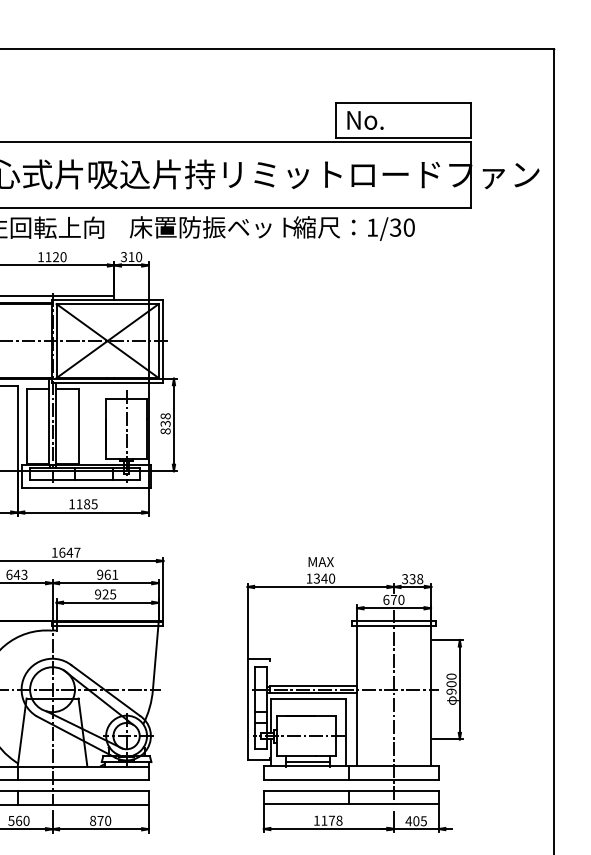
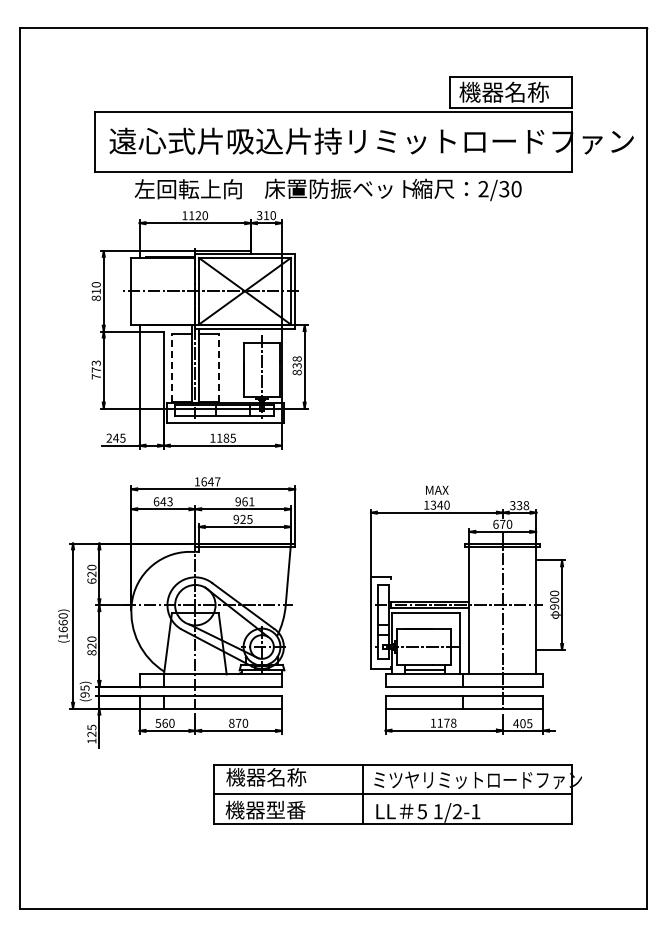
text: (394, 119) -> (503, 91), No. -> 機器名称
text: (372, 226) -> (483, 188), 1/30 -> 2/30
line: (26, 426) -> (171, 368), solid -> dashed
line: (78, 426) -> (218, 368), solid -> dashed

